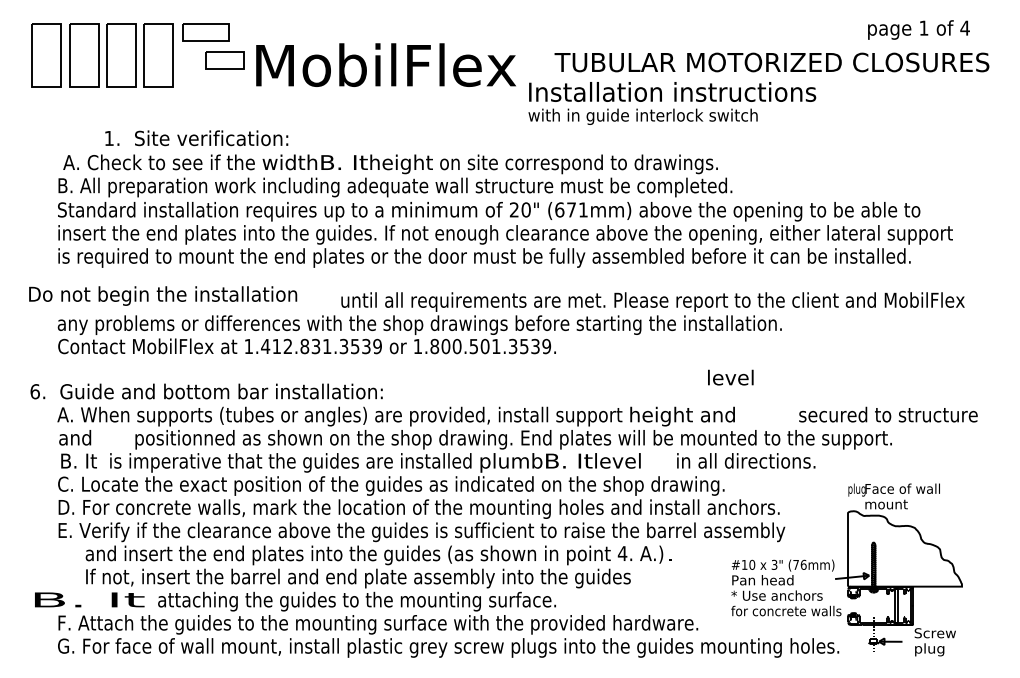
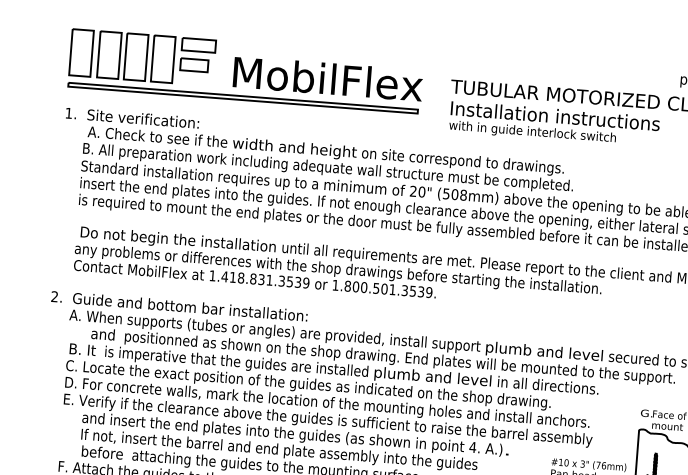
part: (224, 60) -> (194, 65), moved
part: (271, 100) -> (242, 98), added
text: (672, 103) -> (554, 124), moved
text: (196, 138) -> (132, 118), moved
text: (344, 162) -> (292, 147), B. It -> and
text: (571, 209) -> (454, 194), (671mm) -> (508mm)
text: (163, 295) -> (178, 240), moved
text: (287, 346) -> (240, 278), 1.412.831.3539 -> 1.418.831.3539
text: (730, 377) -> (586, 354), moved
text: (34, 391) -> (54, 296), 6. -> 2.
text: (661, 416) -> (508, 349), height -> plumb
text: (75, 437) -> (103, 334), moved
text: (569, 460) -> (439, 376), B. It -> and
text: (746, 460) -> (548, 385), moved
text: (856, 489) -> (646, 413), plug -> G.
text: (89, 599) -> (82, 450), B. It -> before

